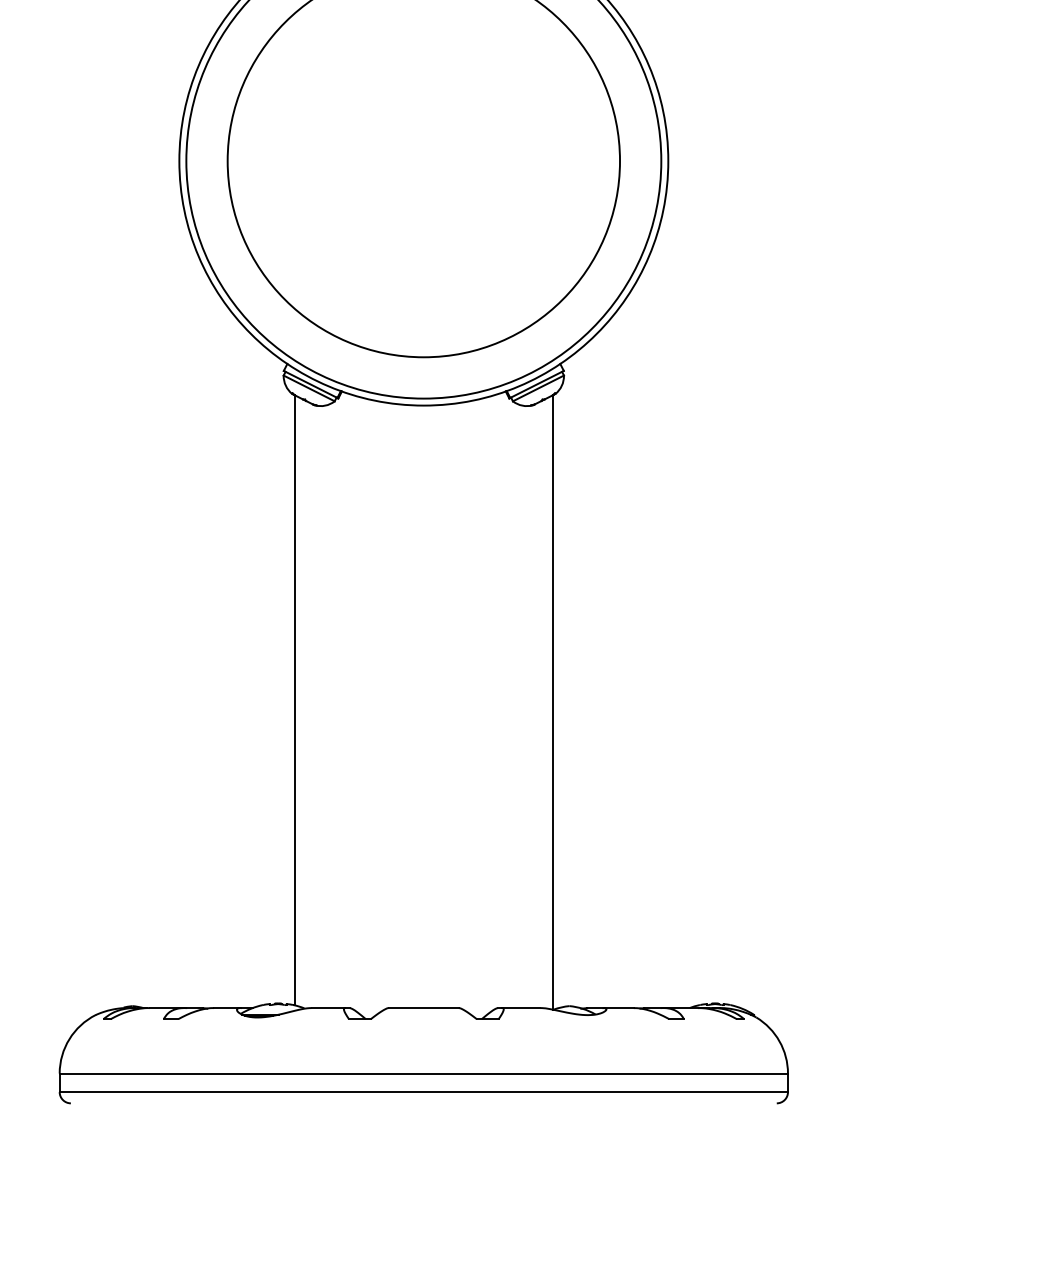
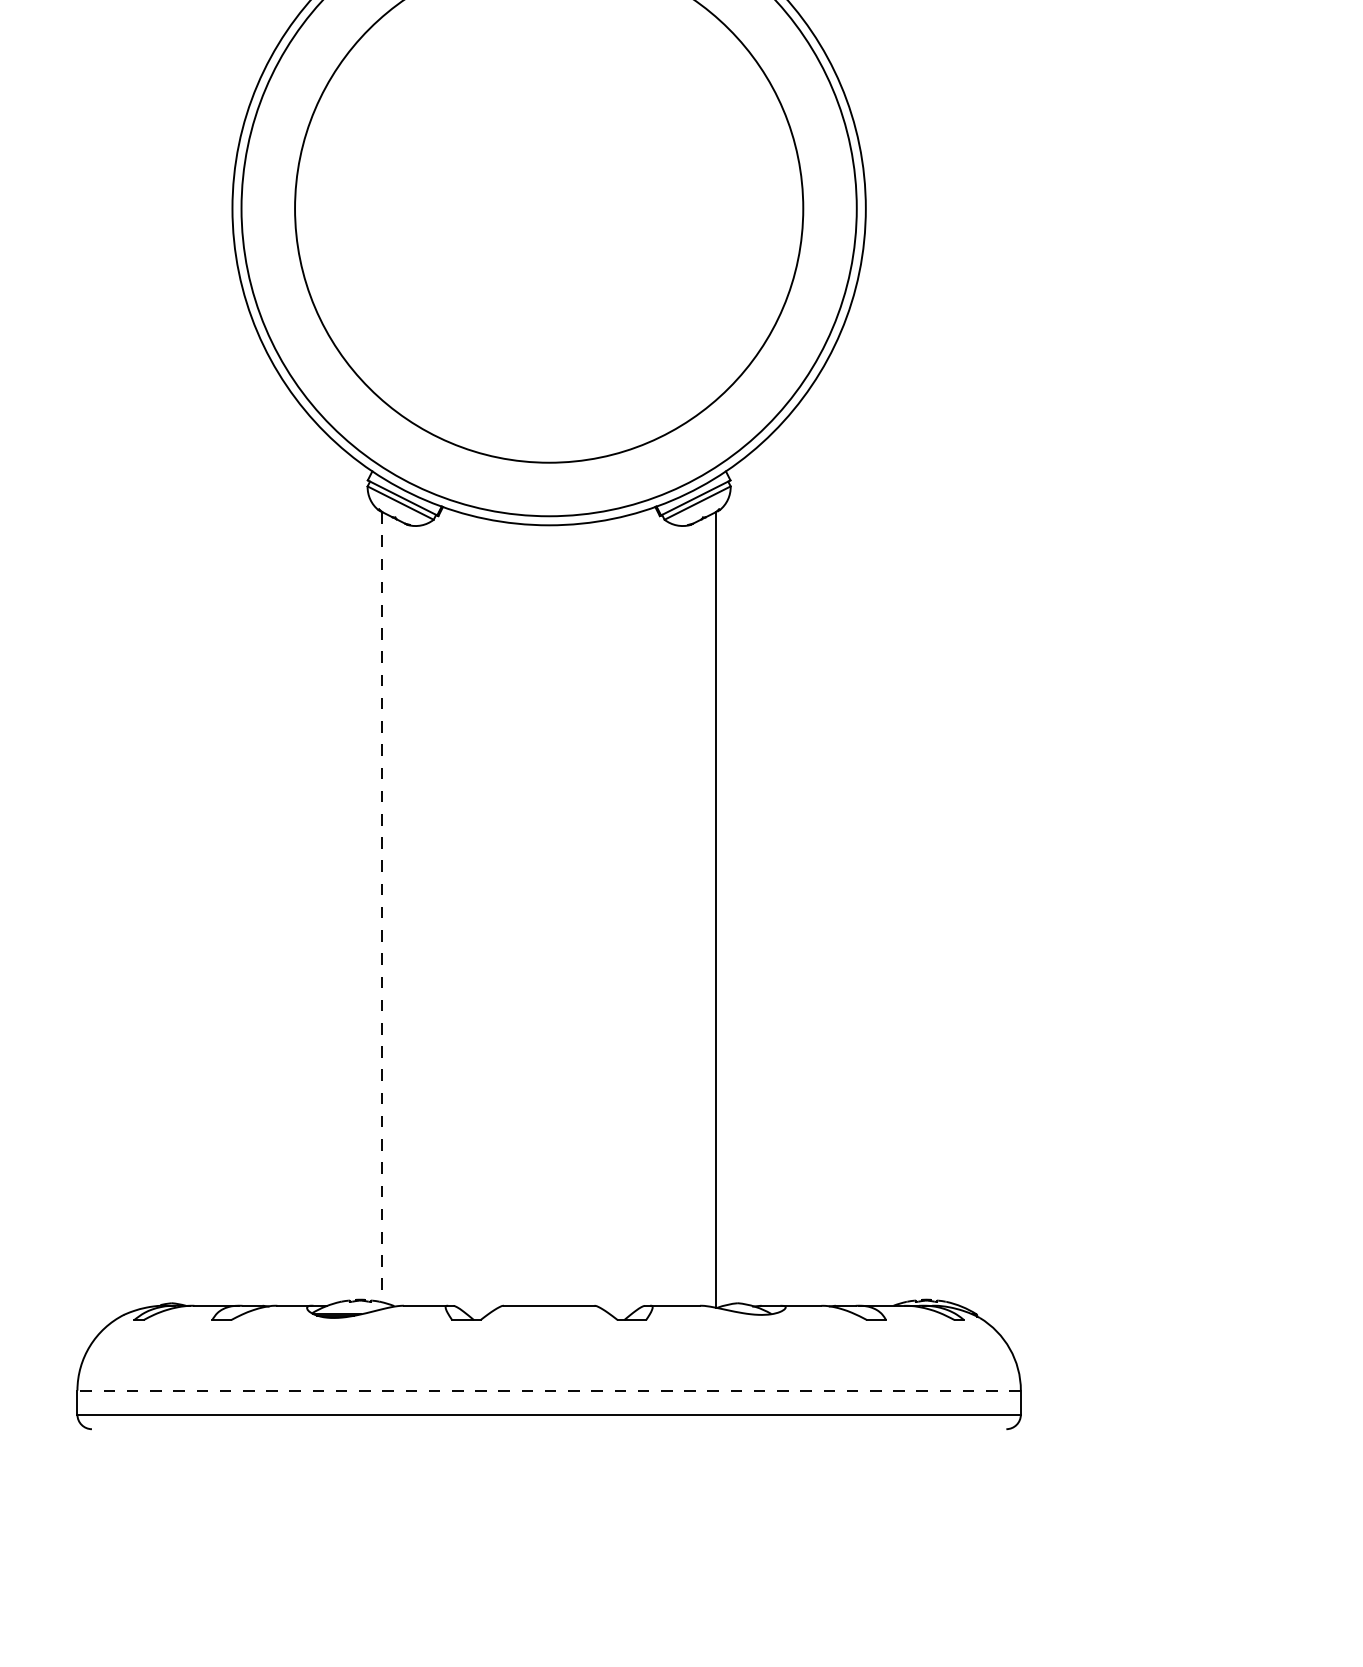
line: (294, 700) -> (381, 907), solid -> dashed
line: (423, 1073) -> (548, 1390), solid -> dashed

